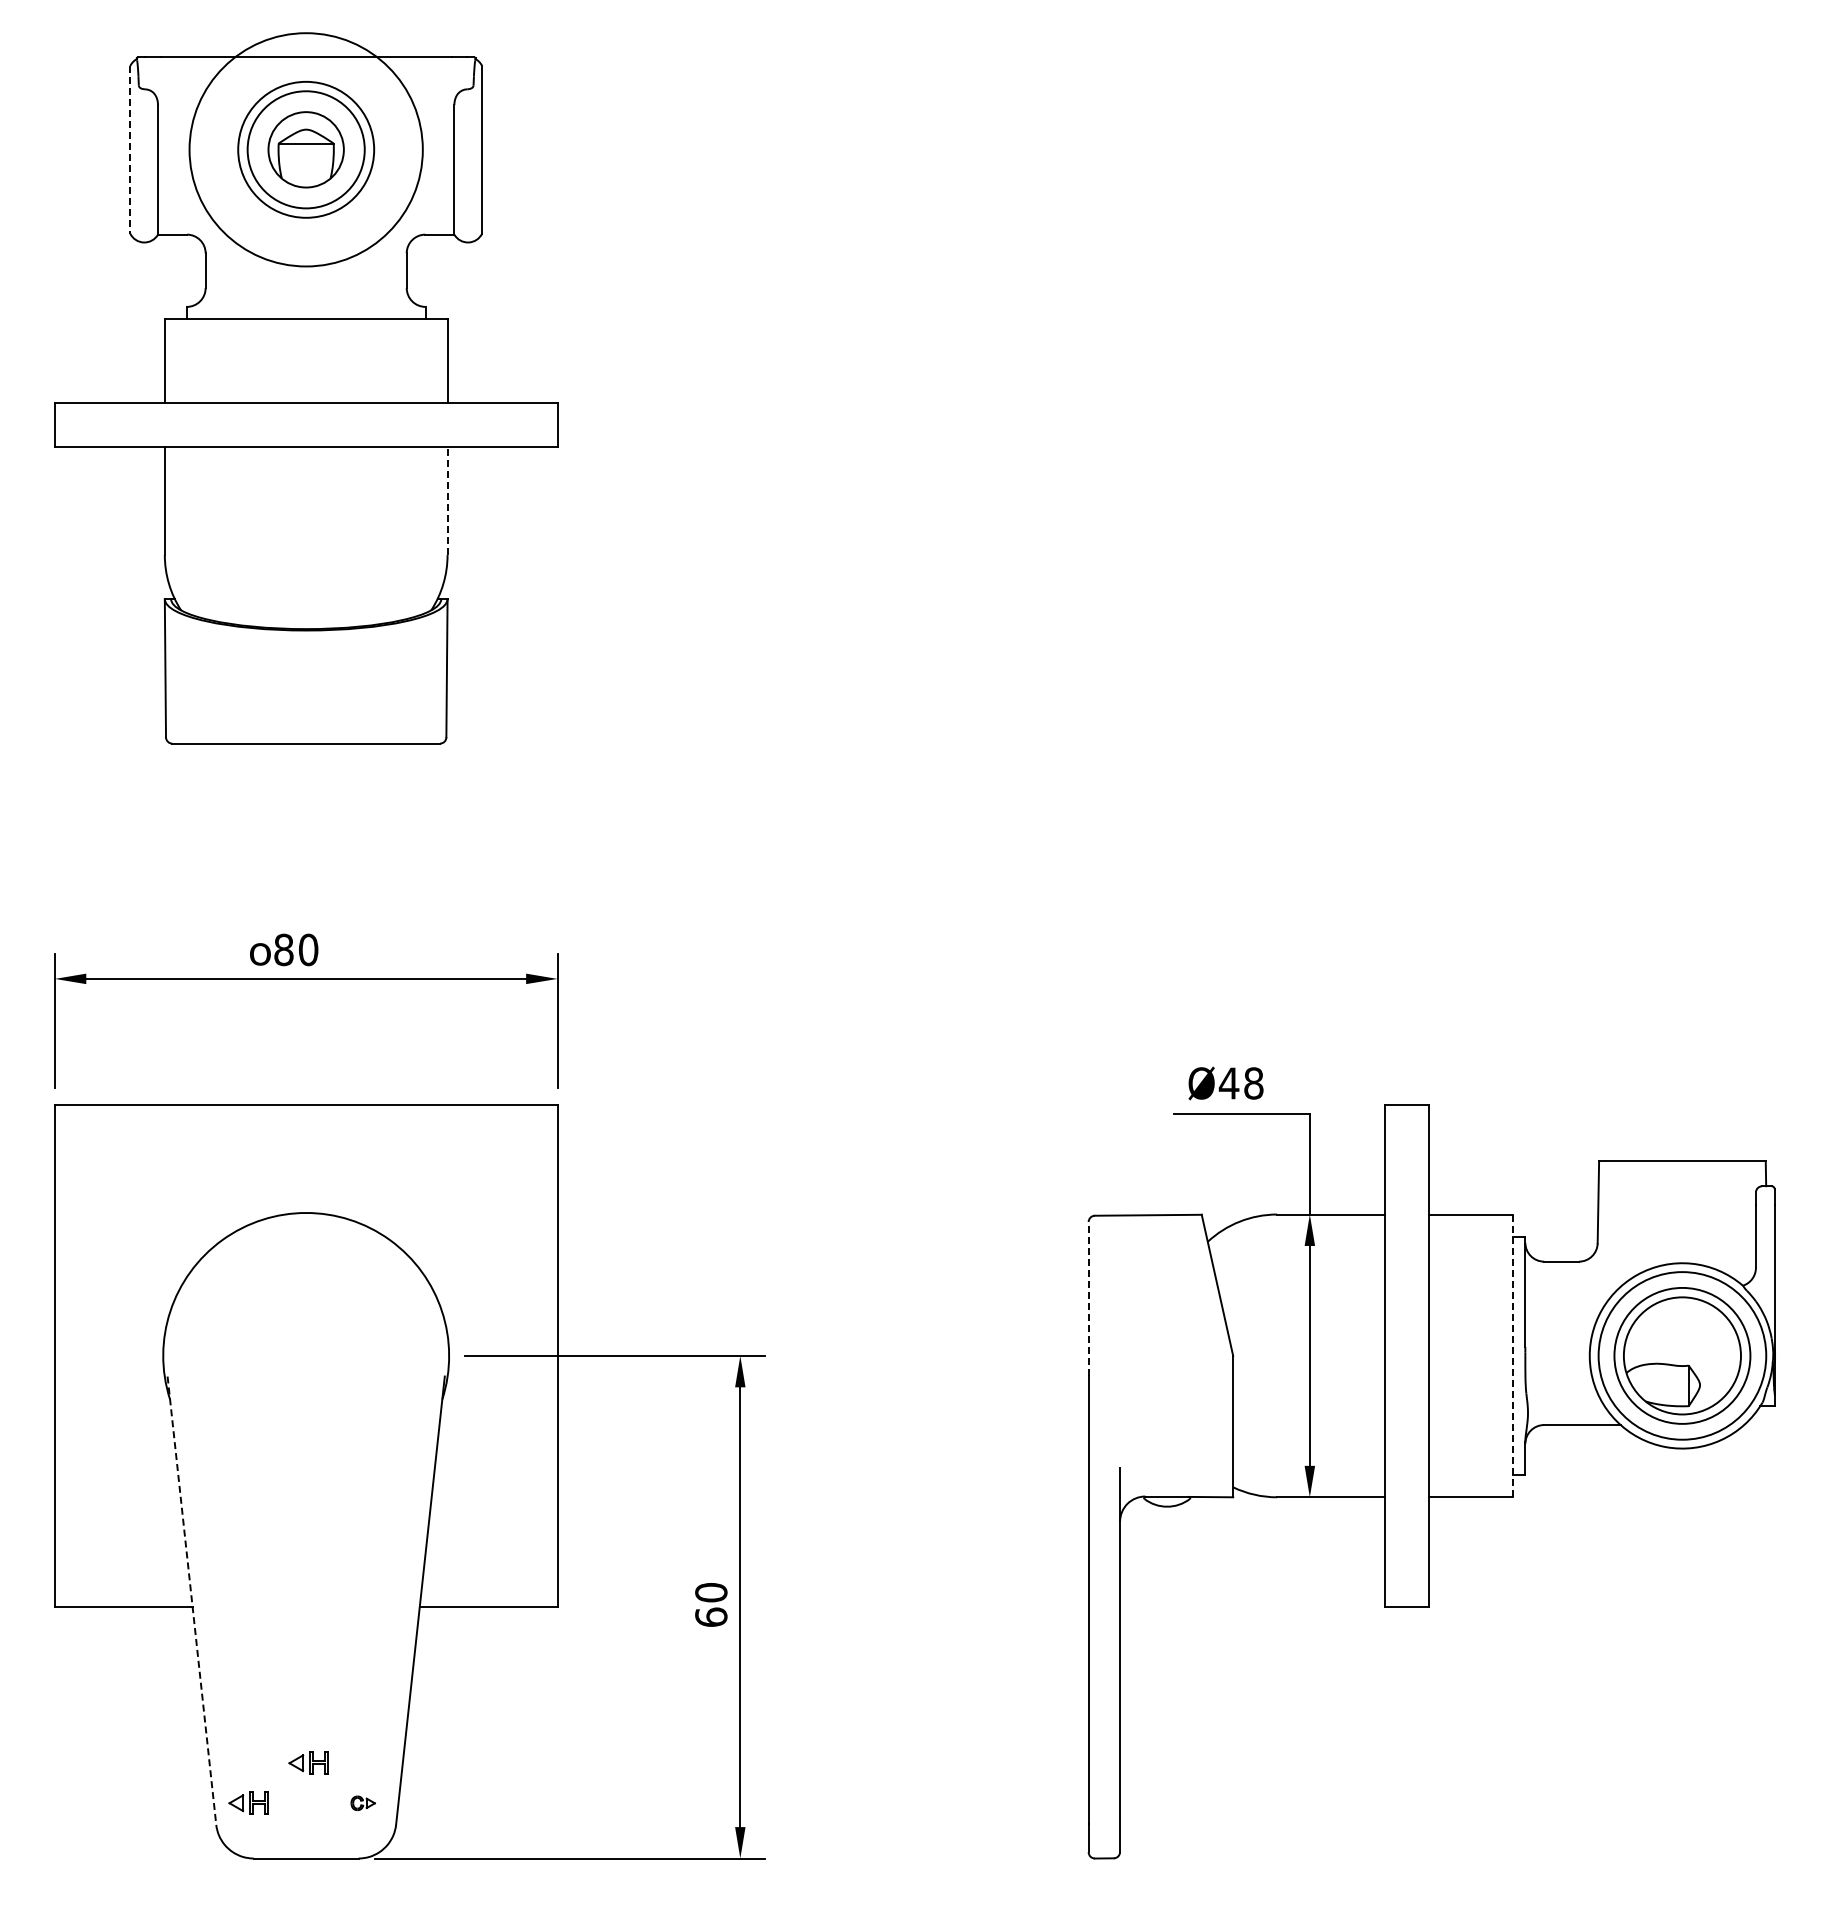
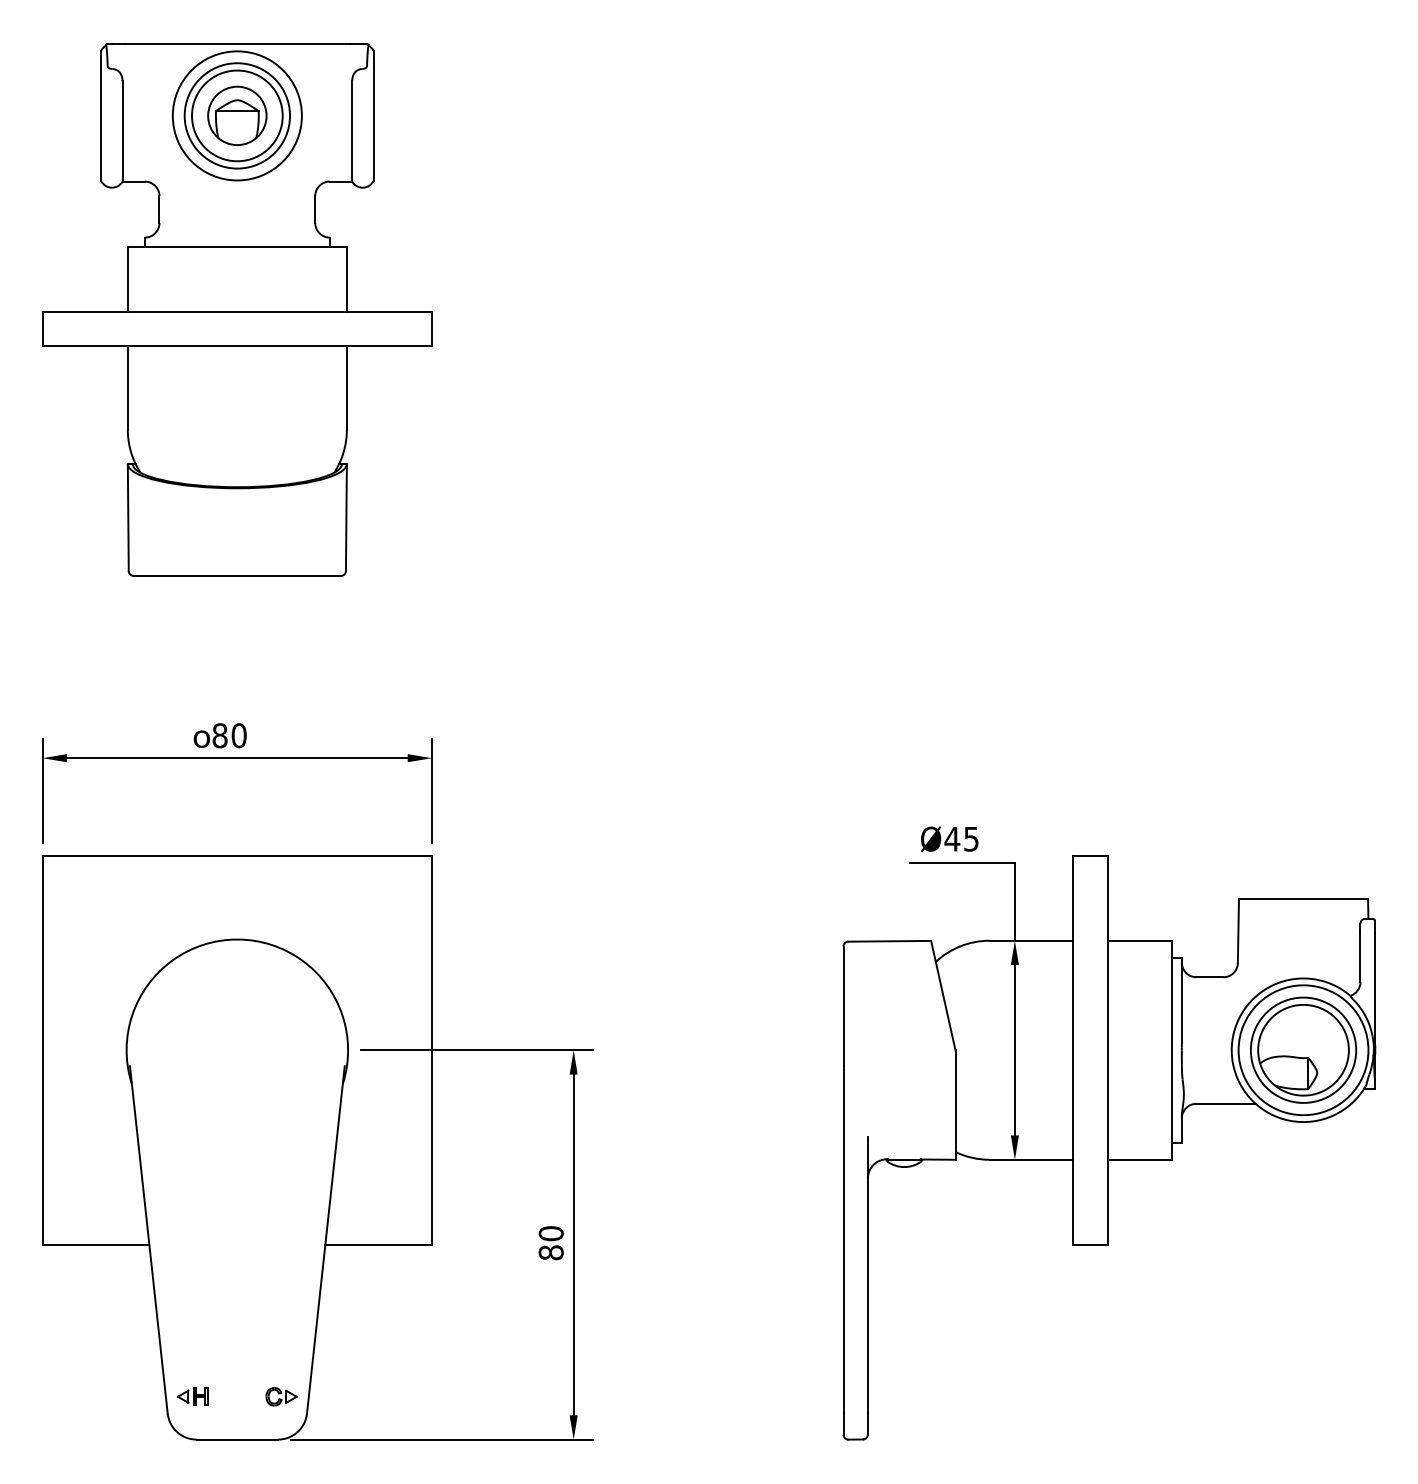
line: (130, 149) -> (101, 115), dashed -> solid
circle: (305, 149) -> (236, 115), size x0.71
line: (447, 500) -> (346, 387), dashed -> solid
text: (1253, 1083) -> (971, 839), 48 -> 45
line: (1088, 1298) -> (843, 1005), dashed -> solid
line: (1512, 1355) -> (1171, 1049), dashed -> solid
line: (191, 1600) -> (148, 1239), dashed -> solid
text: (711, 1616) -> (551, 1252), 60 -> 80
part: (308, 1762) -> (239, 1365), removed
part: (362, 1803) -> (280, 1397), size x1.67

